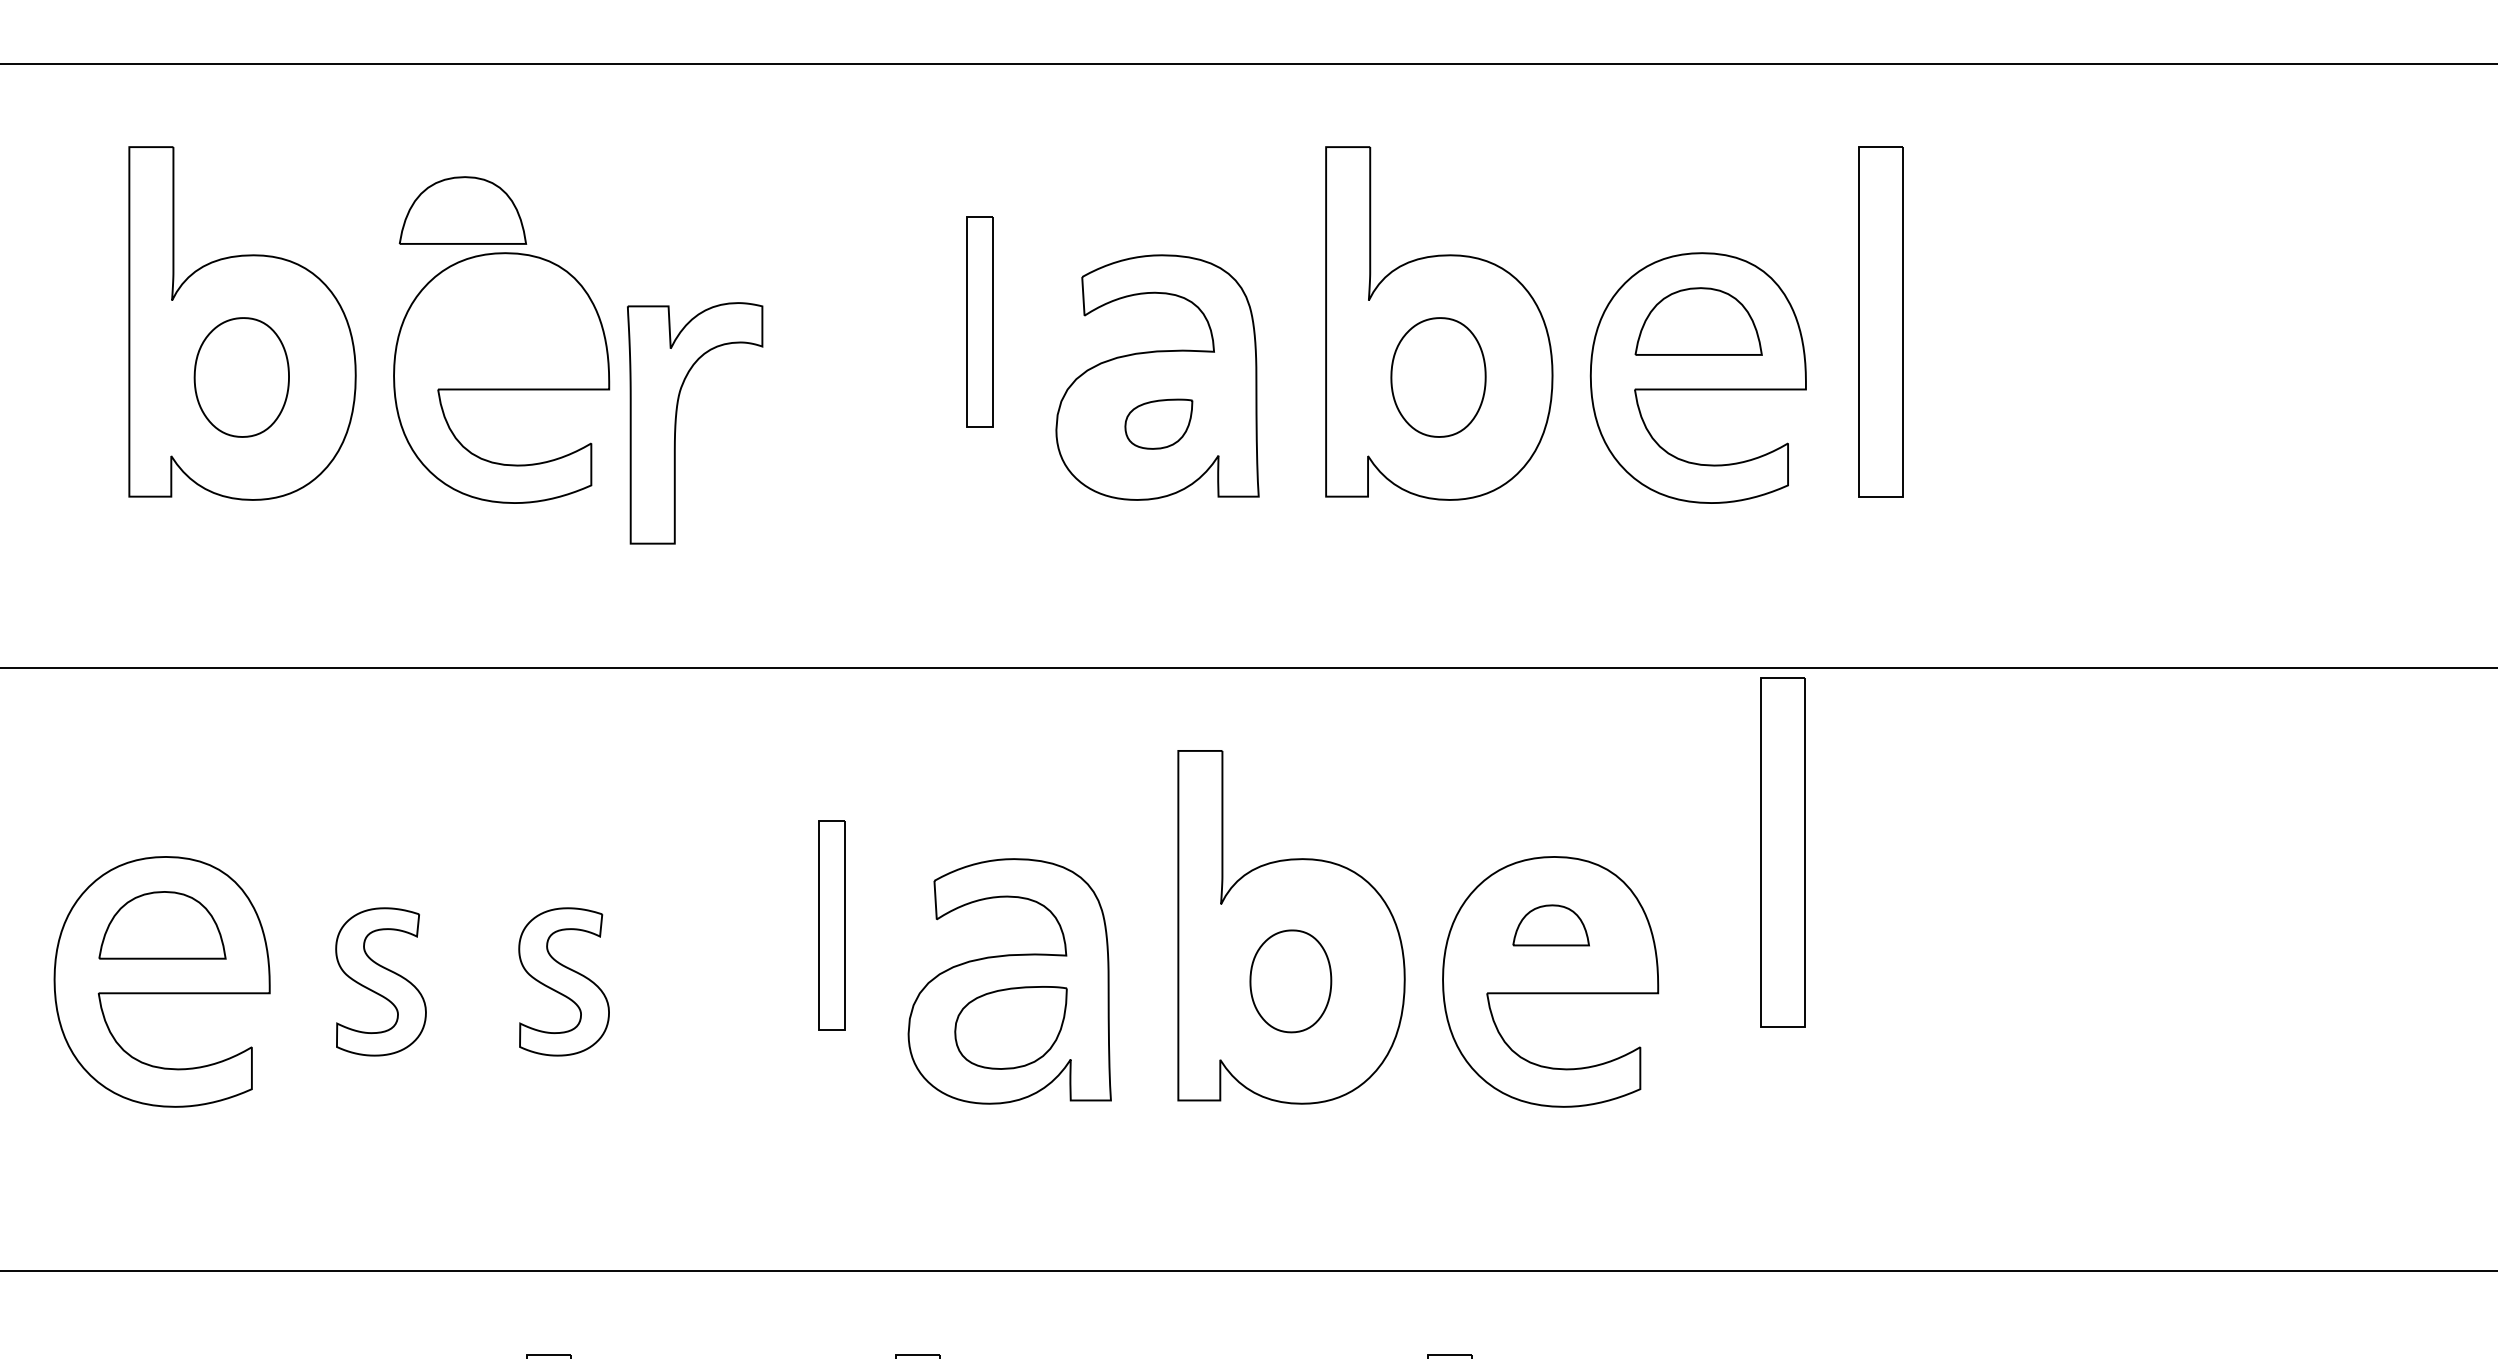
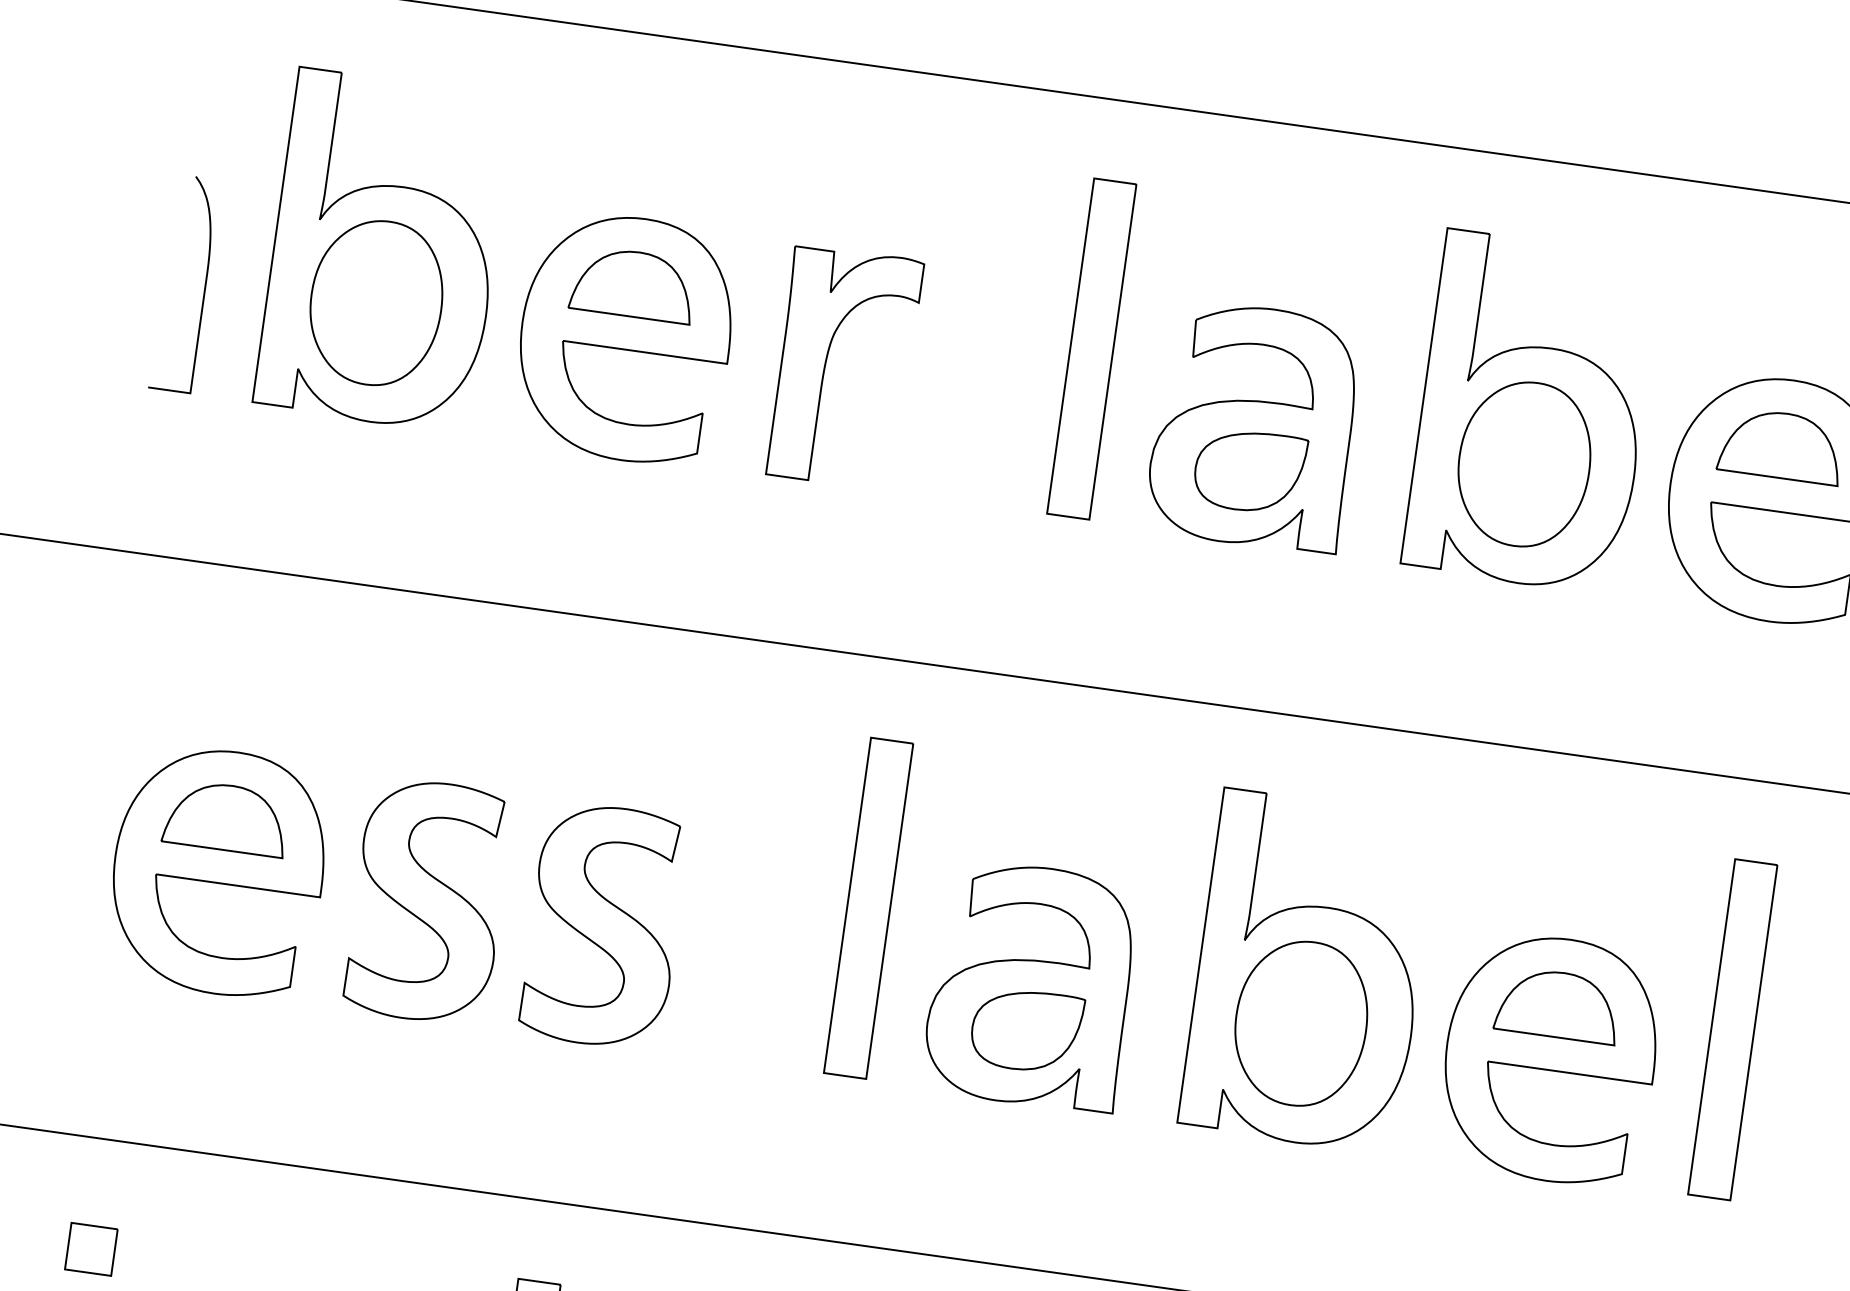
part: (462, 210) -> (633, 284), moved
part: (979, 321) -> (1091, 348), size x1.67
part: (241, 377) -> (376, 302), size x1.43
part: (1438, 377) -> (1524, 464), size x1.43
curve: (63, 385) -> (204, 286), added
part: (676, 423) -> (826, 365), moved
part: (1158, 424) -> (1249, 471), size x1.67
part: (1782, 852) -> (1732, 1029), moved
part: (831, 925) -> (868, 908), size x1.67
part: (1551, 925) -> (1558, 1005), size x1.67
part: (380, 981) -> (427, 901), size x1.67
part: (563, 981) -> (603, 925), size x1.67
part: (1290, 981) -> (1300, 1023), size x1.67

